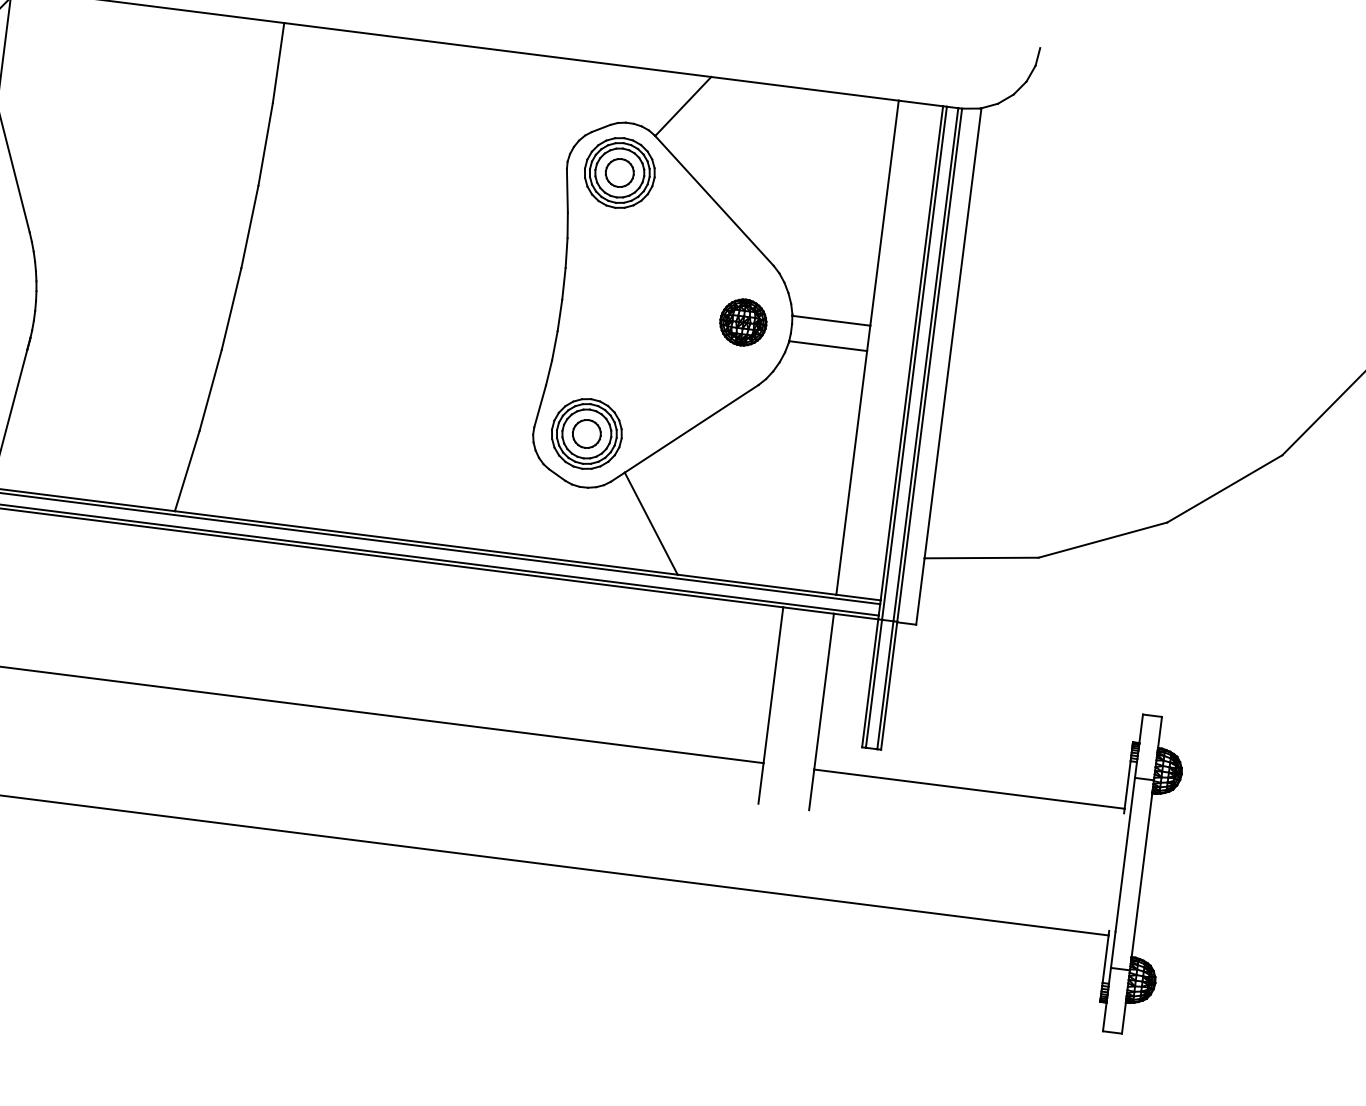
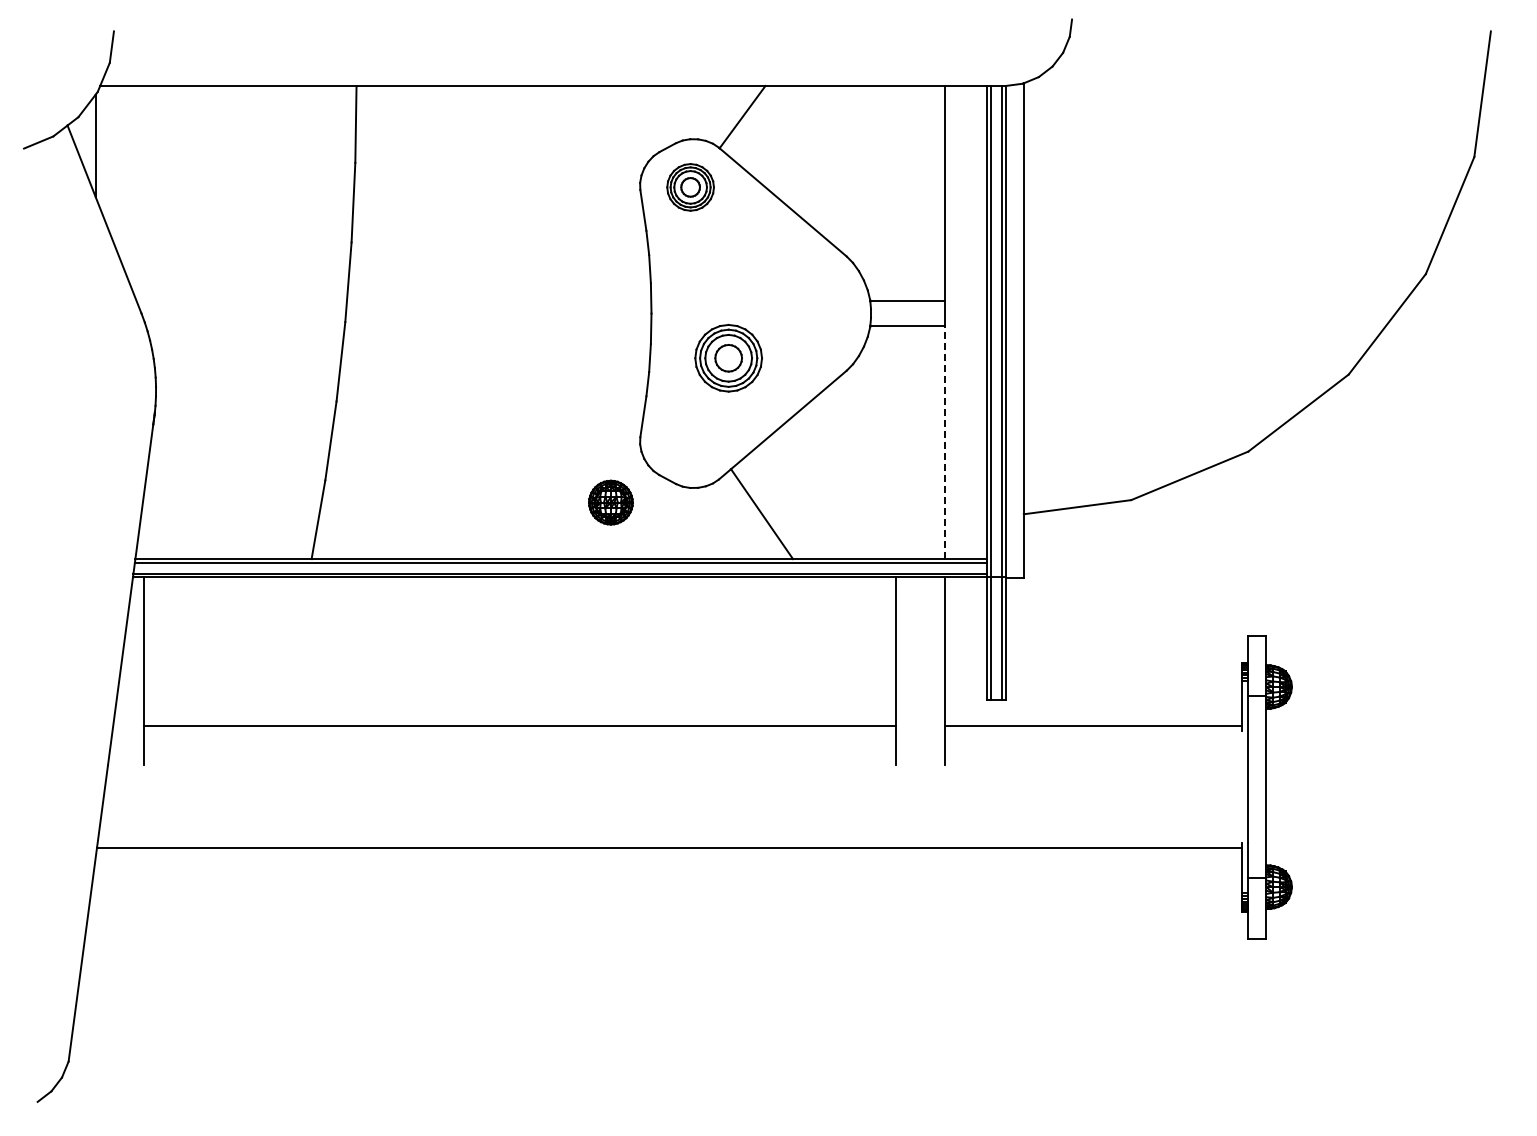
part: (619, 173) -> (690, 187), size x0.7
part: (742, 322) -> (610, 502), moved
part: (586, 434) -> (728, 358), moved
line: (851, 472) -> (944, 442), solid -> dashed

